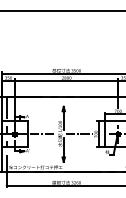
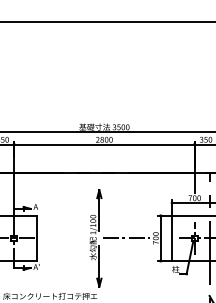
line: (42, 134) -> (62, 238), removed

